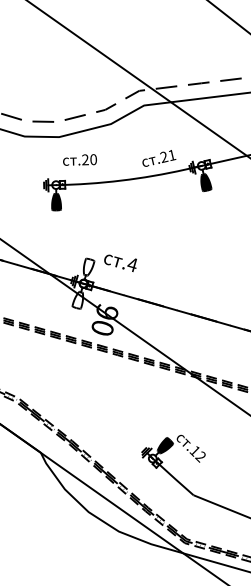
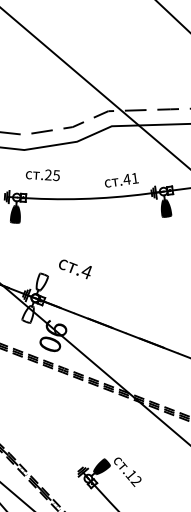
text: (164, 156) -> (127, 178), .21 -> .41
text: (93, 159) -> (56, 175), .20 -> .25
text: (120, 262) -> (75, 268), moved

